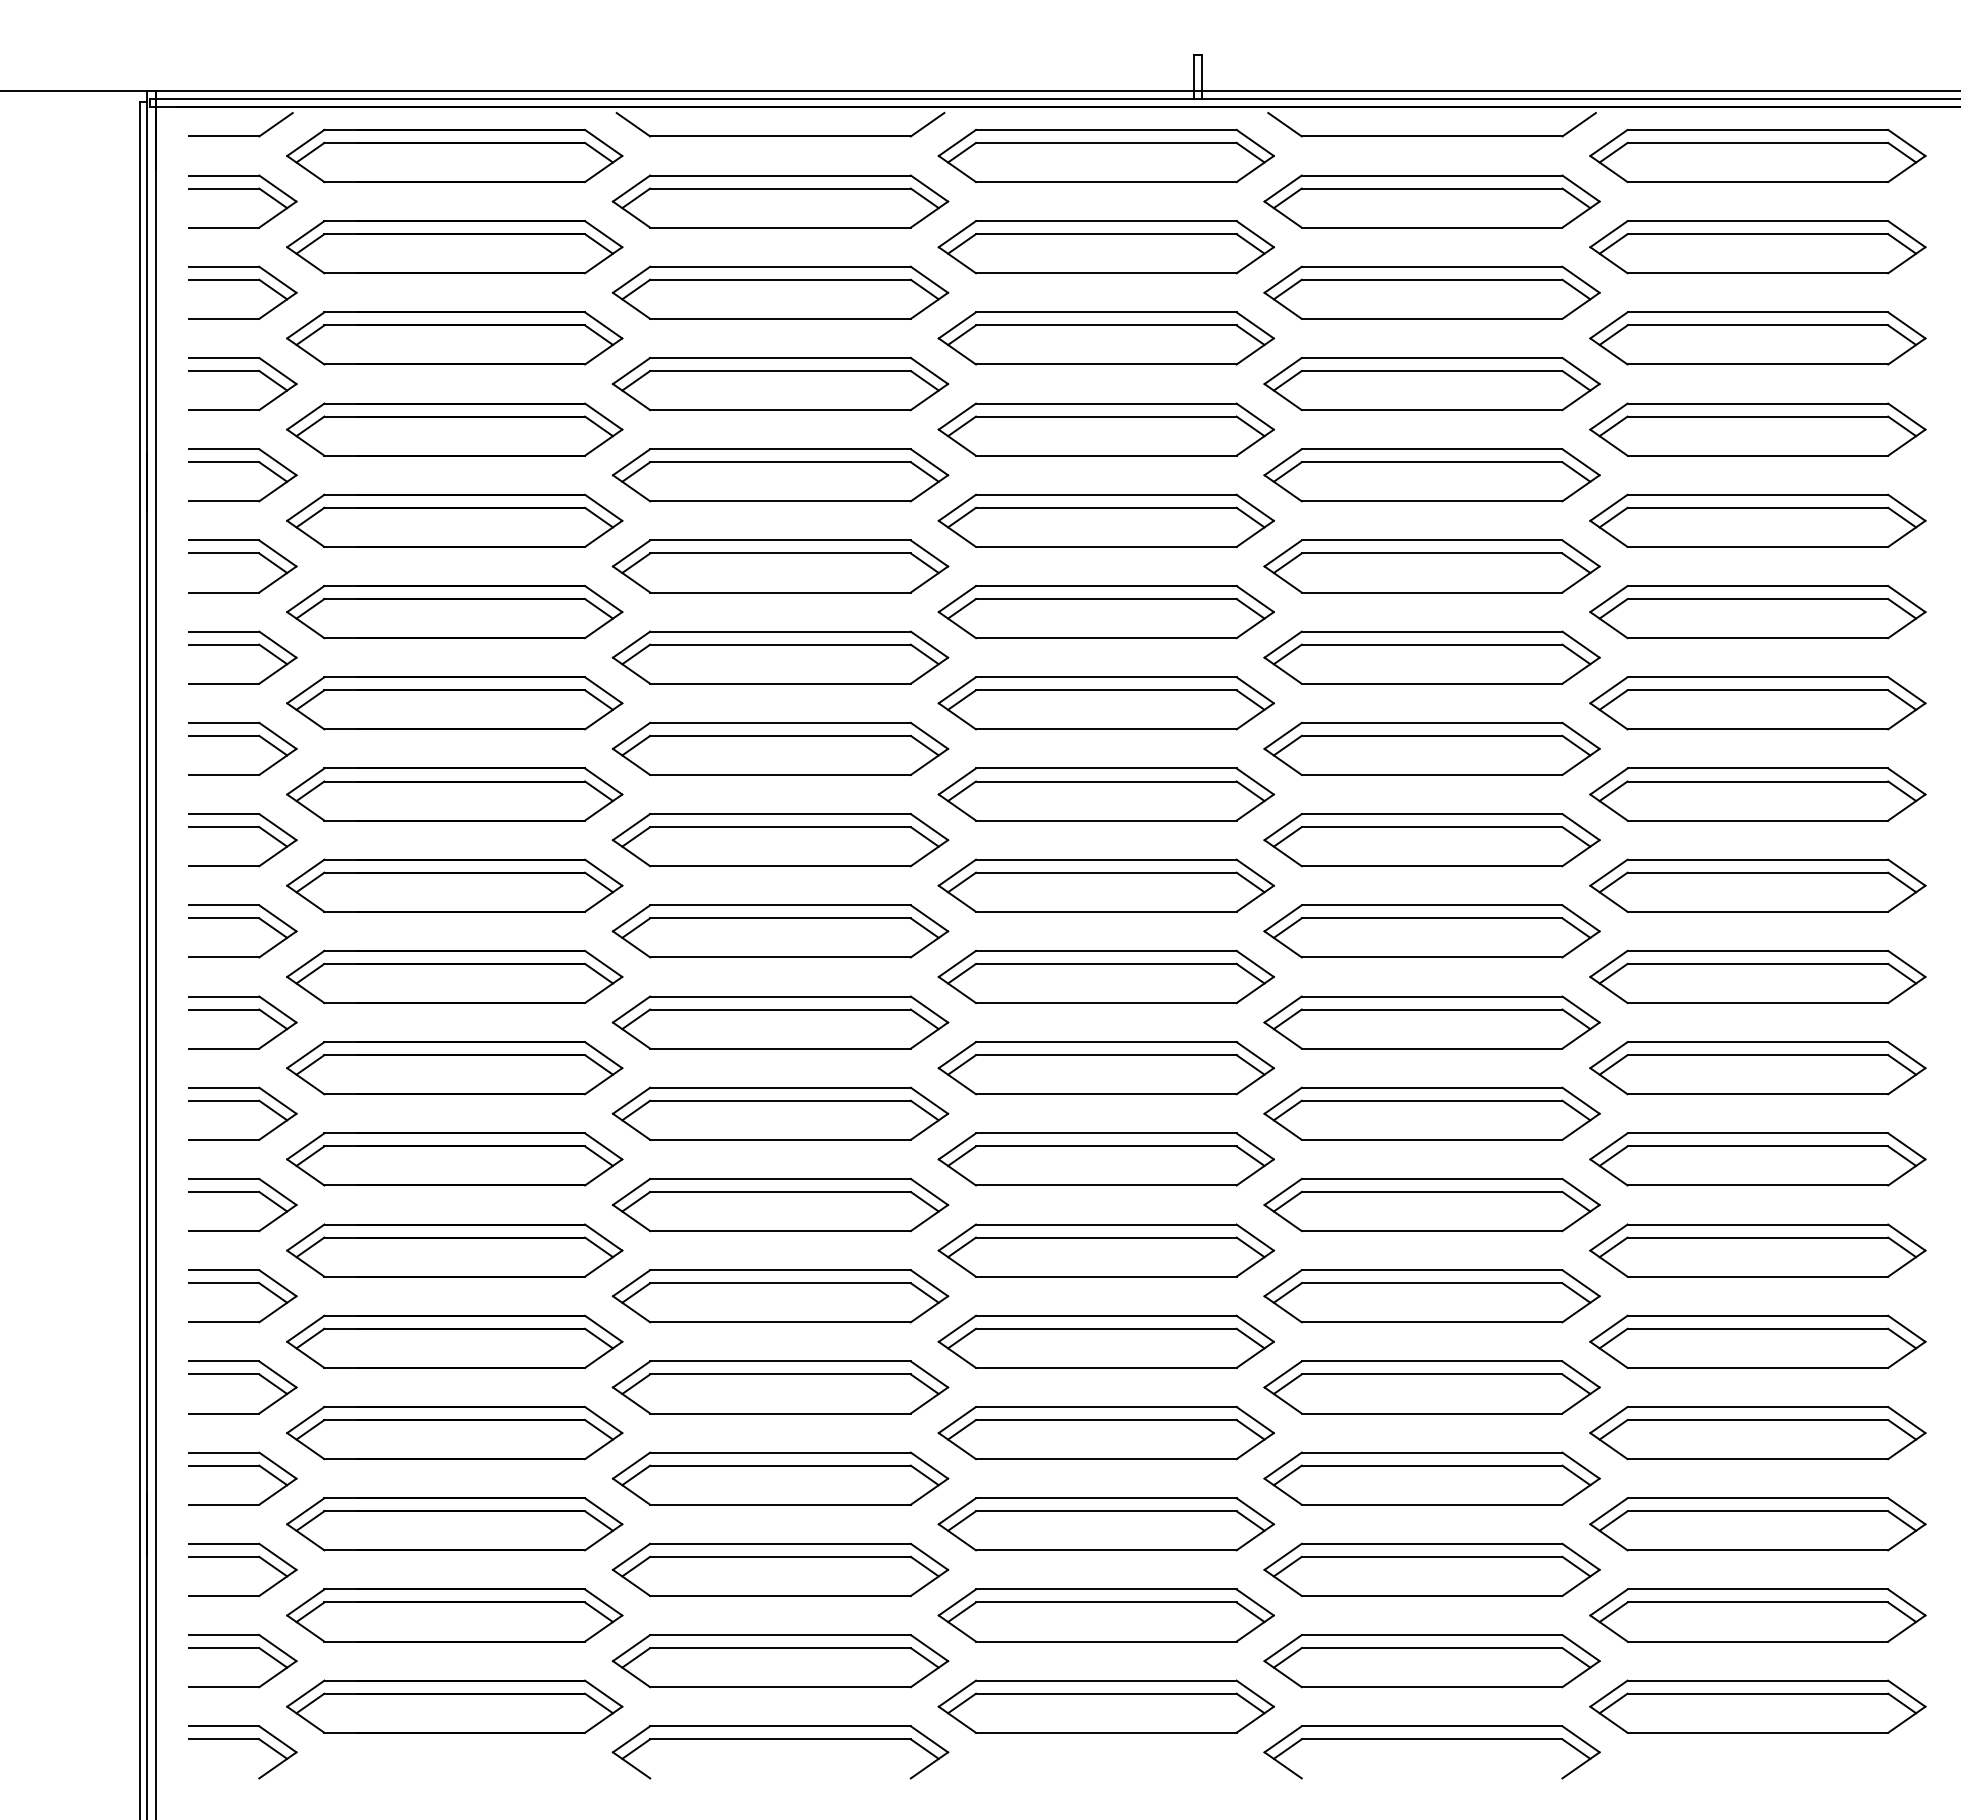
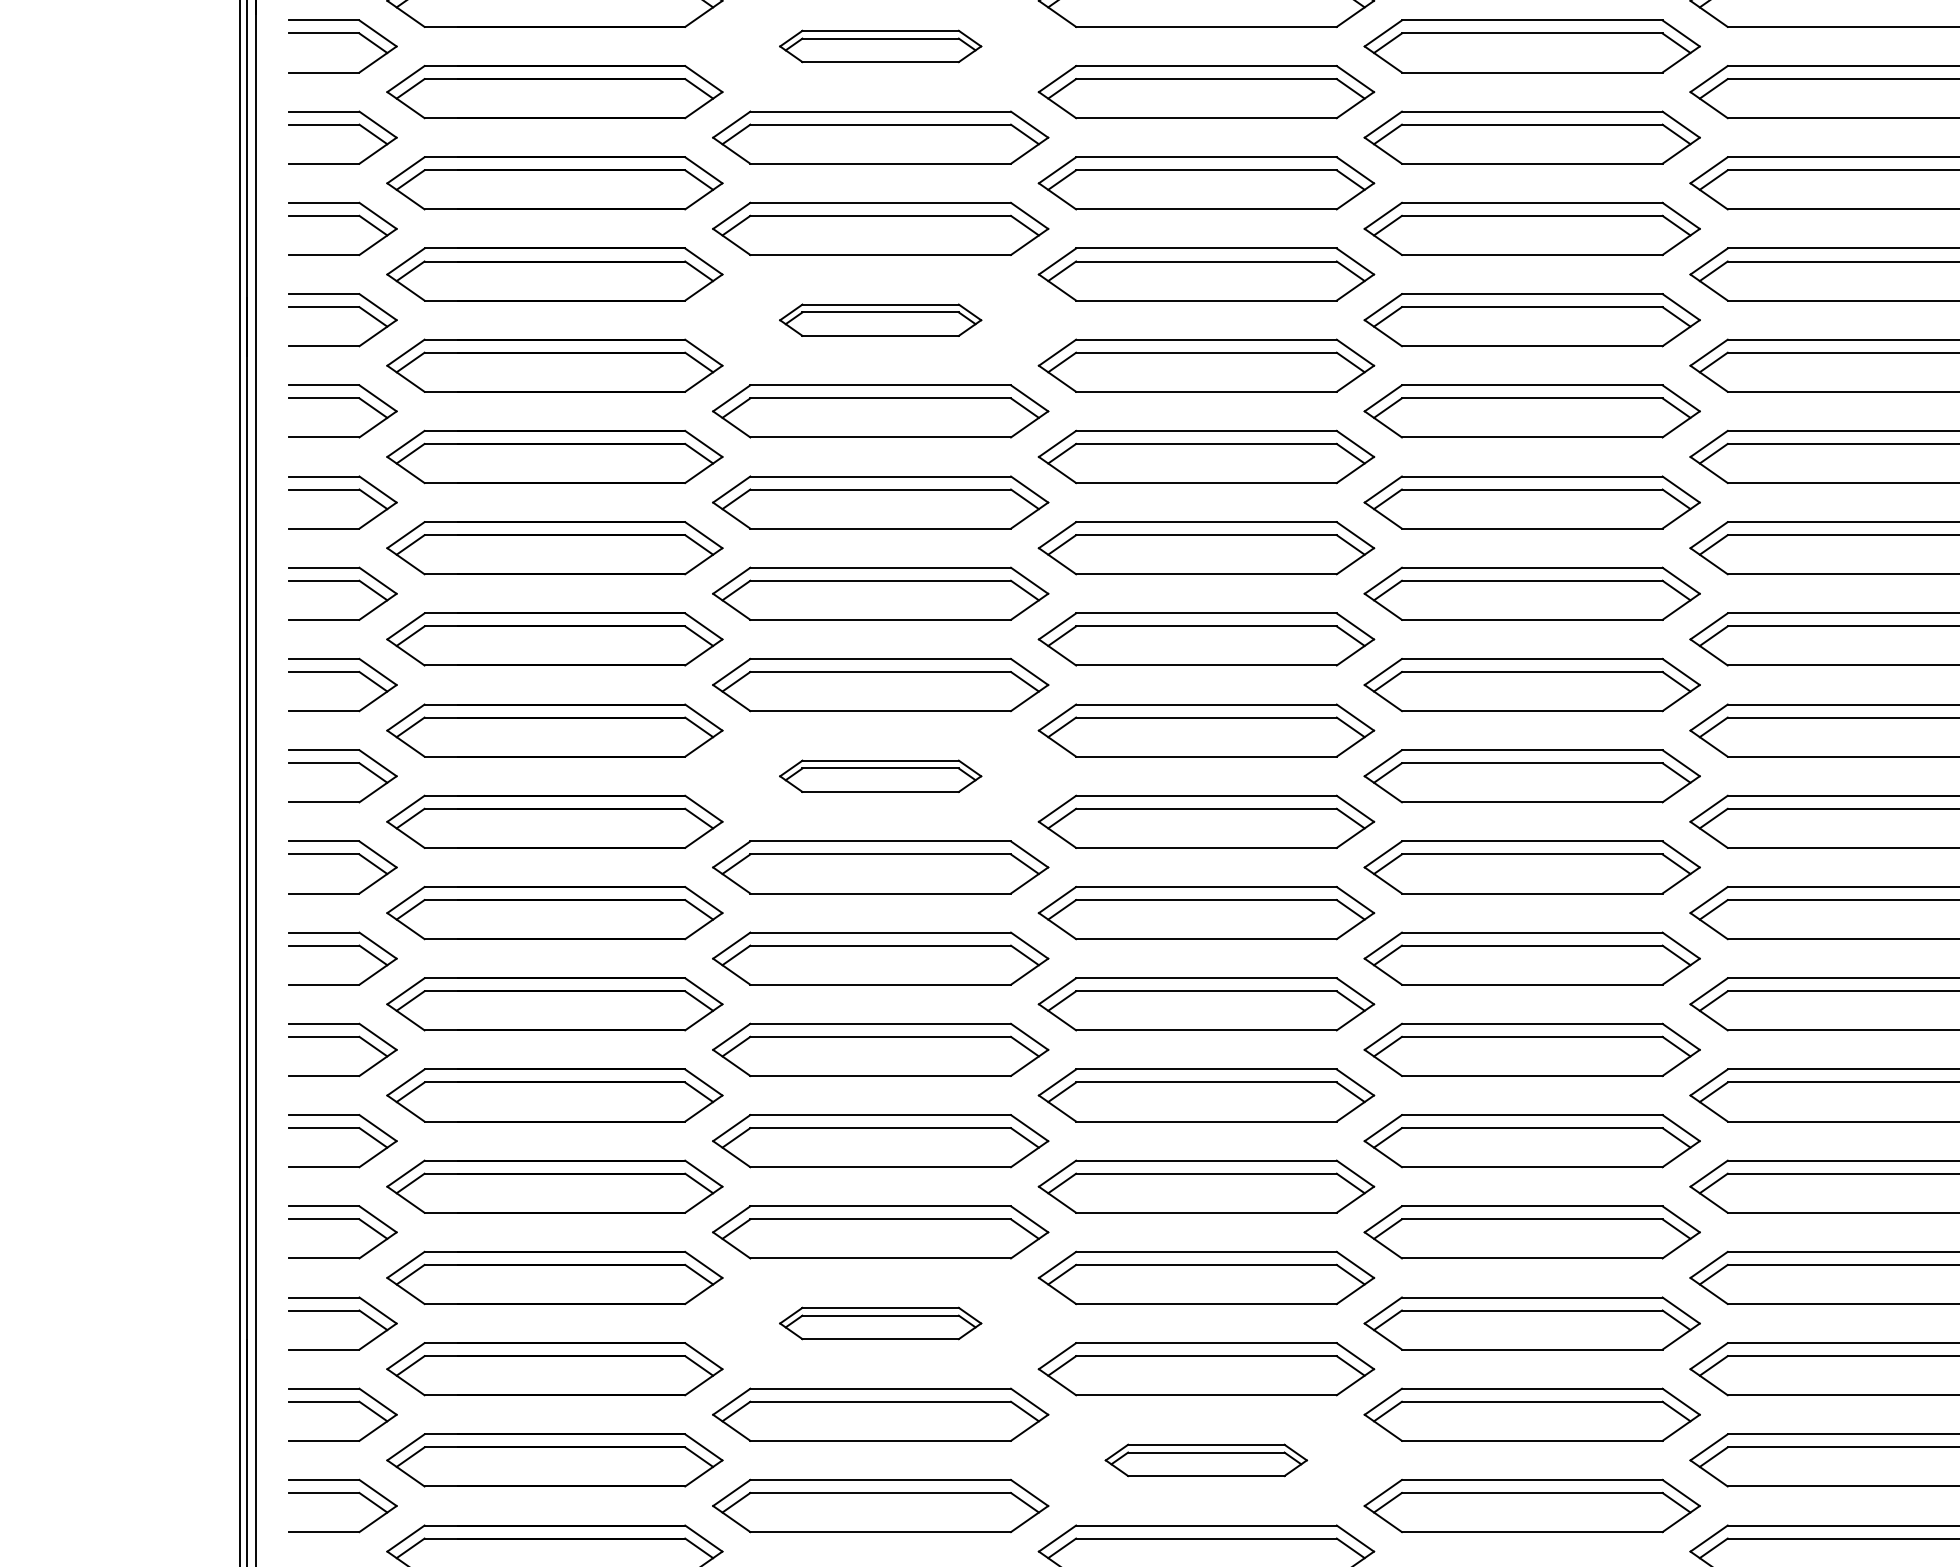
part: (780, 201) -> (880, 46), size x0.6
part: (780, 475) -> (880, 320), size x0.6
part: (780, 931) -> (880, 776), size x0.6
part: (780, 1478) -> (880, 1323), size x0.6
part: (1105, 1615) -> (1205, 1460), size x0.6

